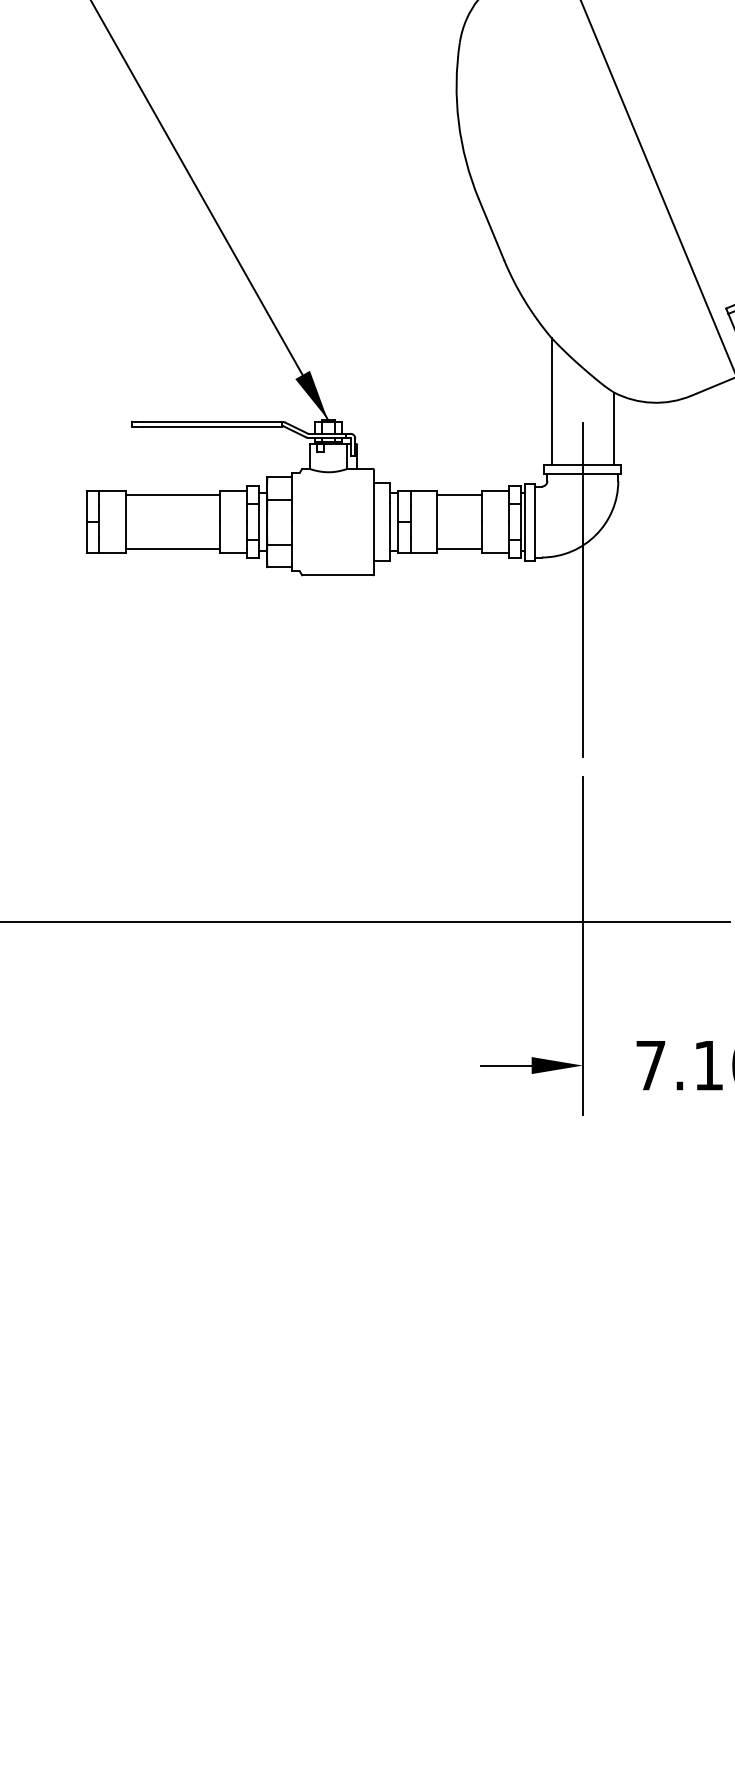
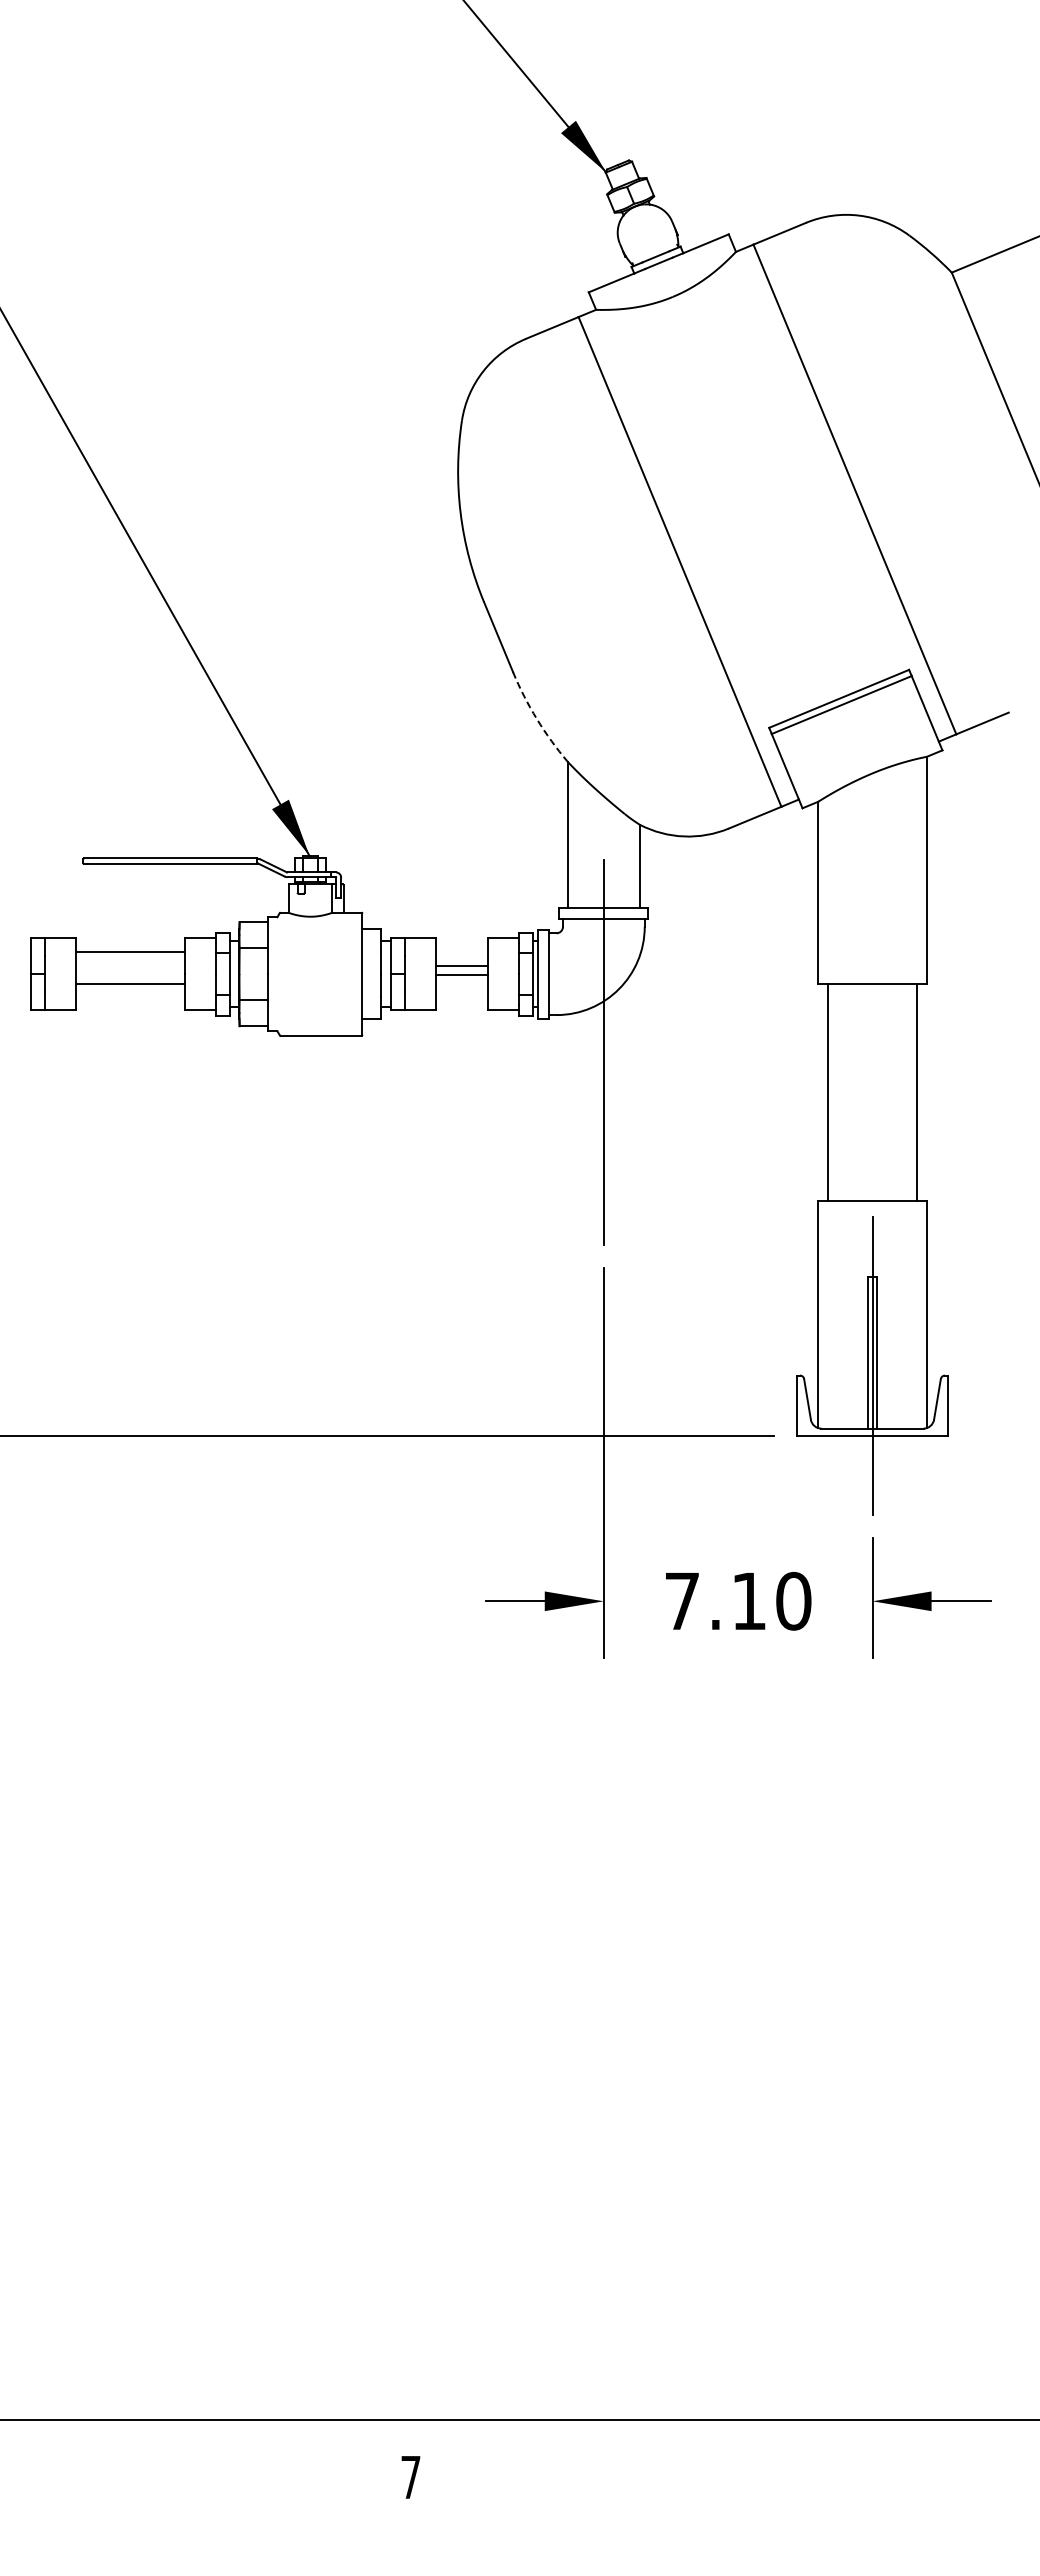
arc: (524, 301) -> (536, 719), solid -> dashed
line: (172, 495) -> (130, 984), moved
line: (459, 495) -> (461, 975), moved
line: (172, 549) -> (130, 952), moved
line: (459, 549) -> (461, 966), moved

